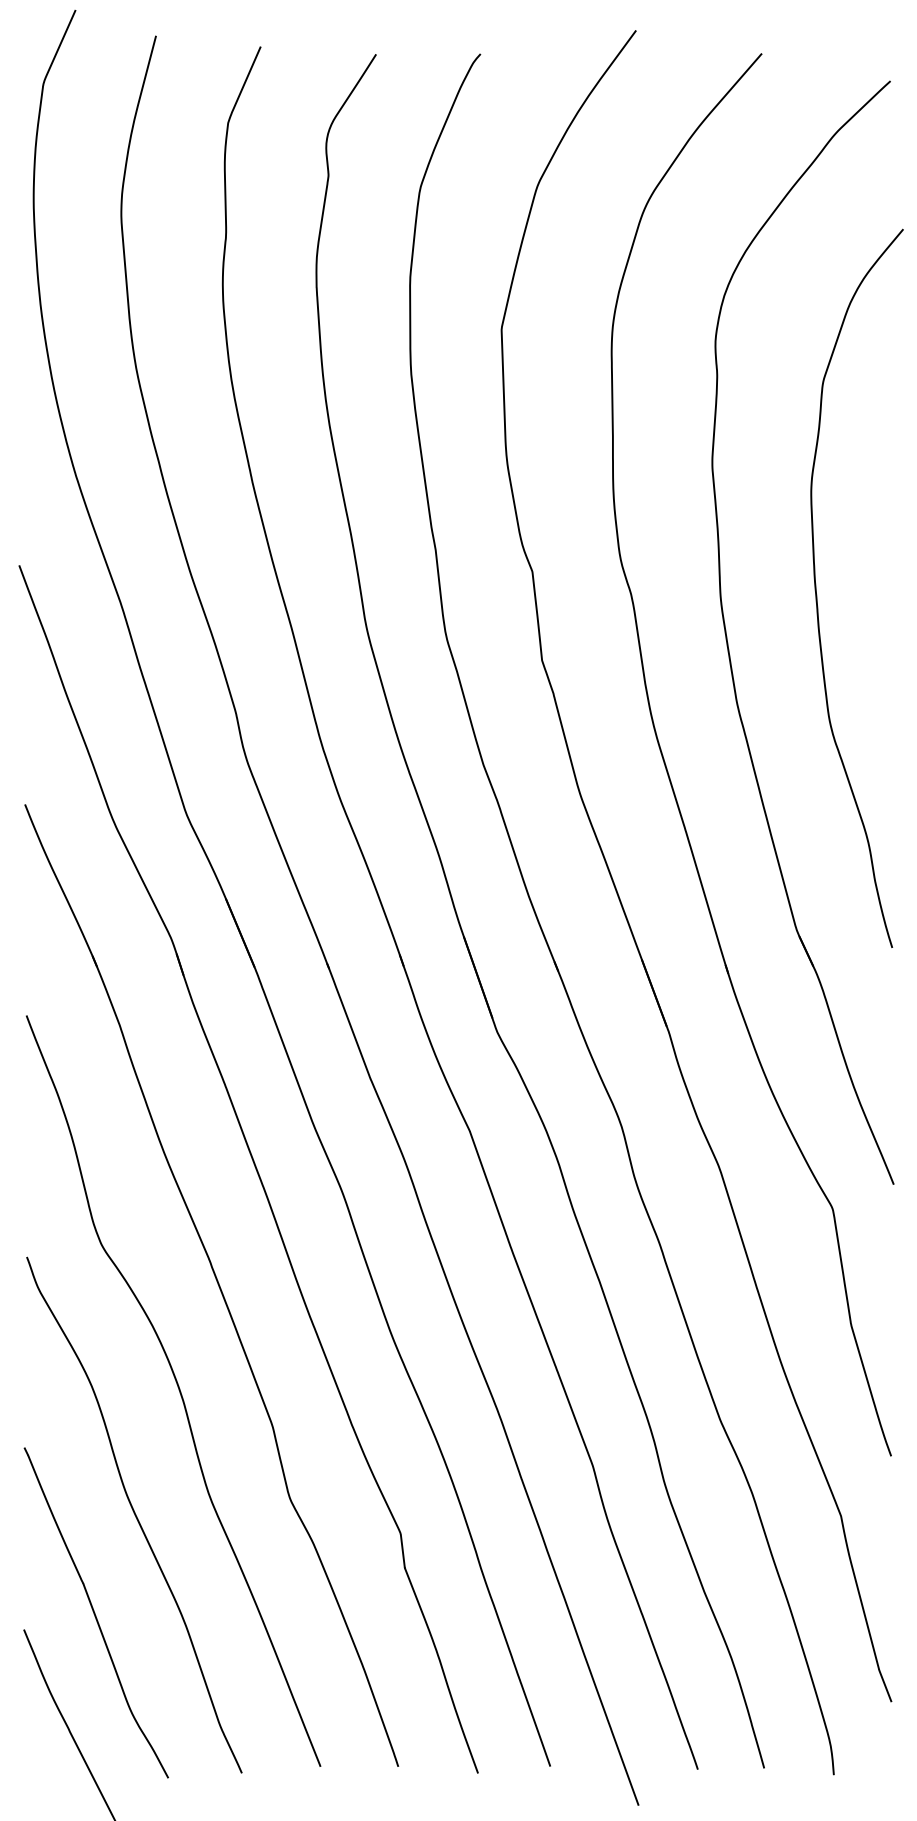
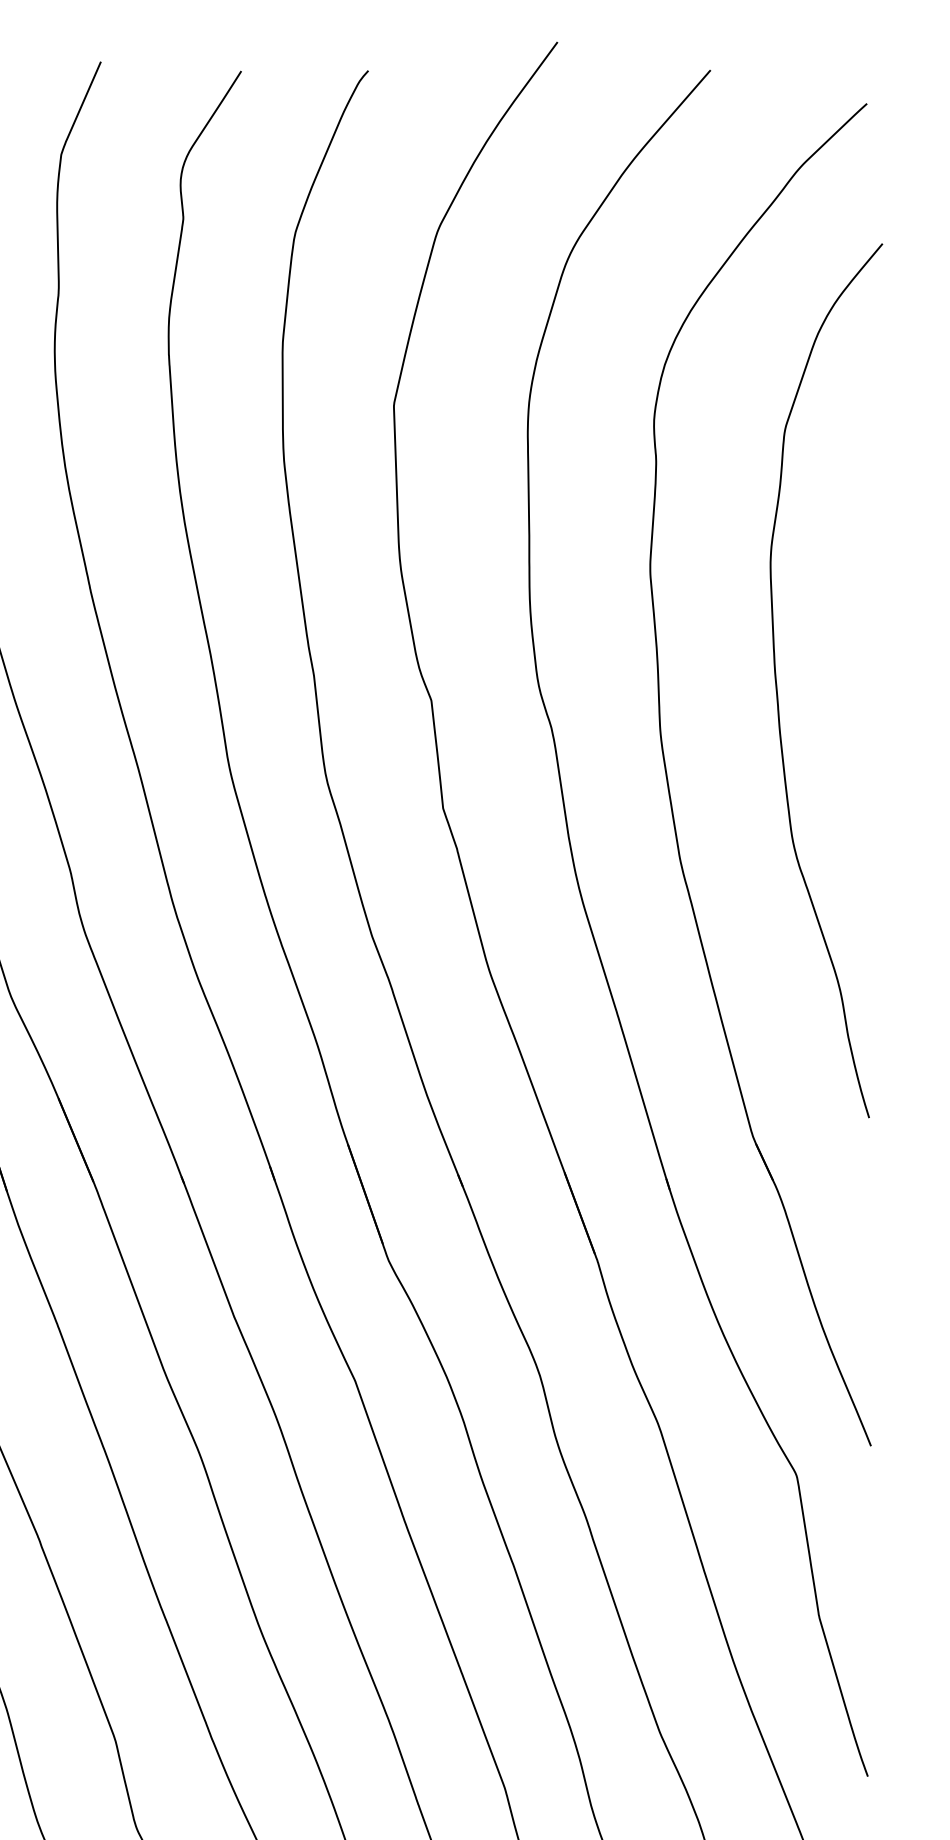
curve: (817, 594) -> (778, 688), moved

